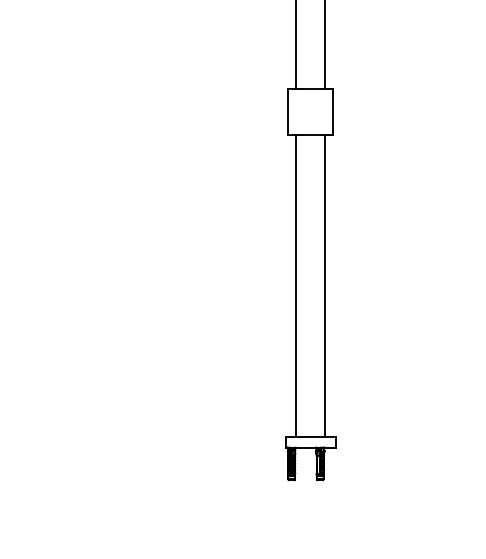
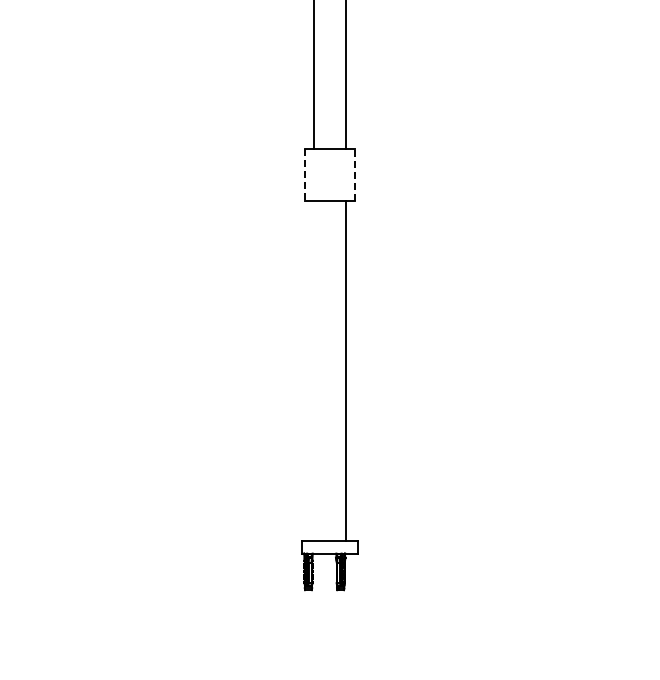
line: (288, 111) -> (304, 175), solid -> dashed
line: (333, 111) -> (355, 174), solid -> dashed
line: (296, 286) -> (313, 371), removed

